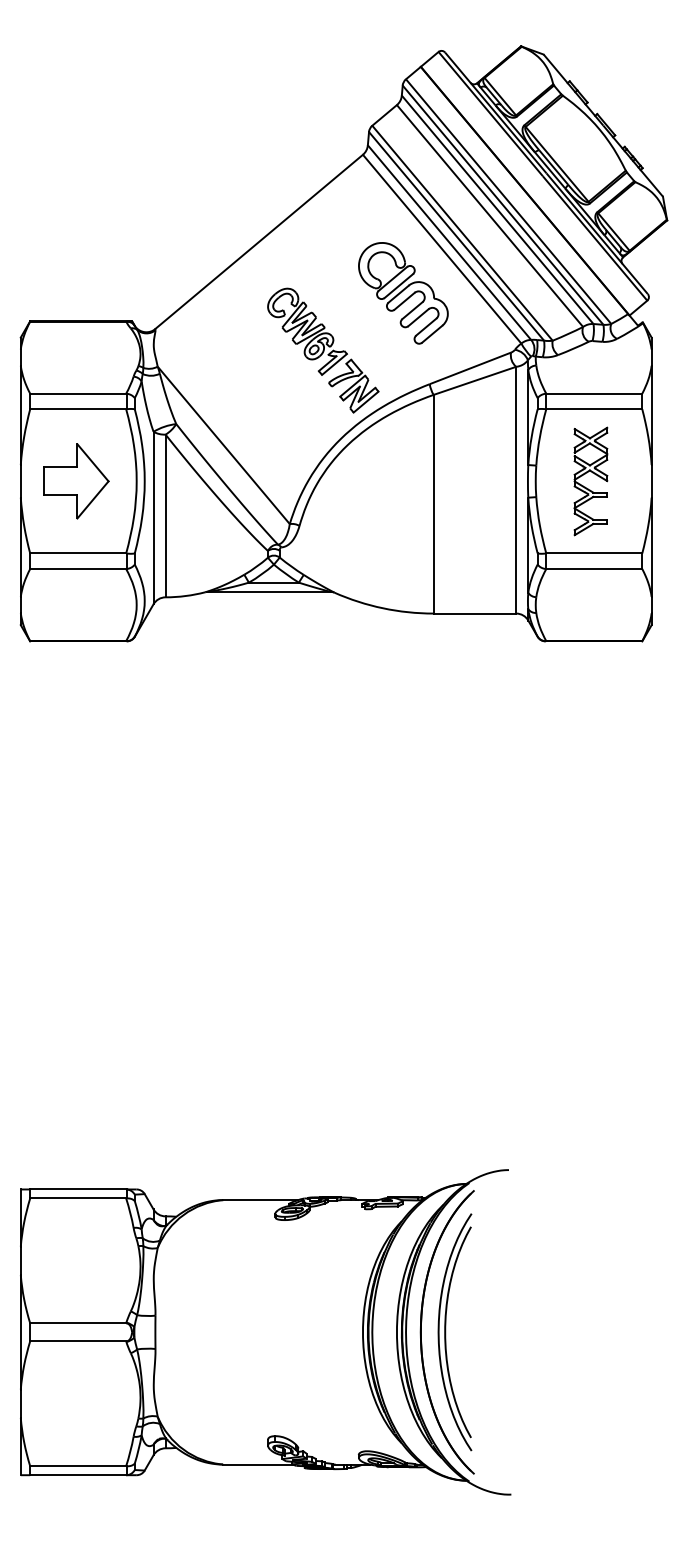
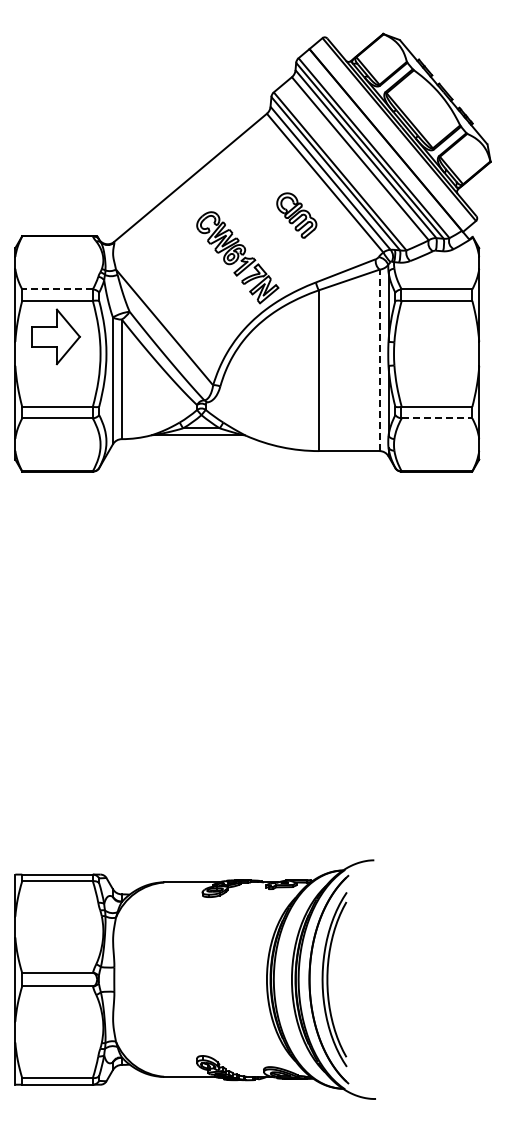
part: (403, 293) -> (296, 215), size x0.6
line: (78, 393) -> (57, 289), solid -> dashed
part: (75, 480) -> (55, 336), moved
part: (590, 480) -> (434, 353), removed
line: (516, 490) -> (379, 360), solid -> dashed
line: (594, 569) -> (437, 418), solid -> dashed

